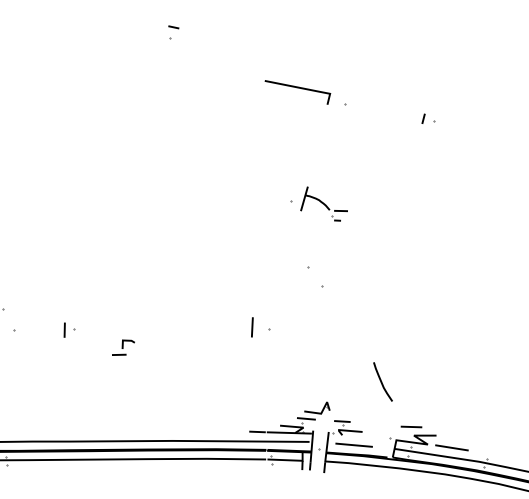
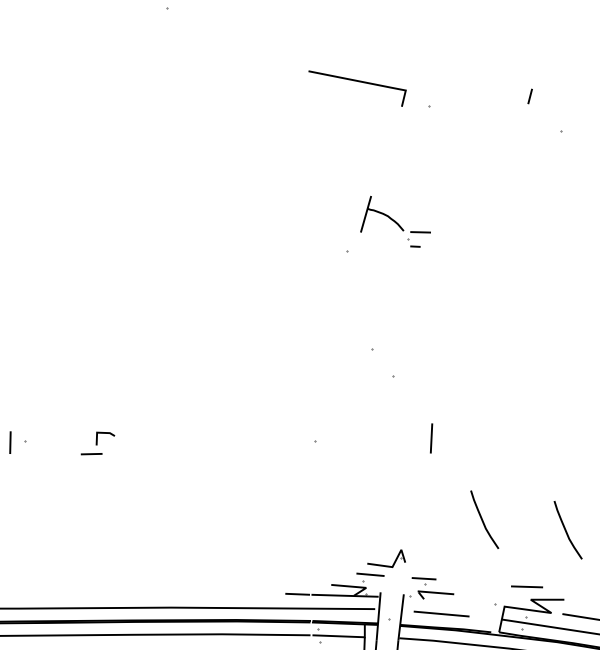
line: (423, 118) -> (530, 95), moved
part: (323, 203) -> (394, 221), moved
line: (252, 327) -> (431, 438), moved
part: (123, 347) -> (97, 443), moved
curve: (438, 388) -> (567, 529), added

